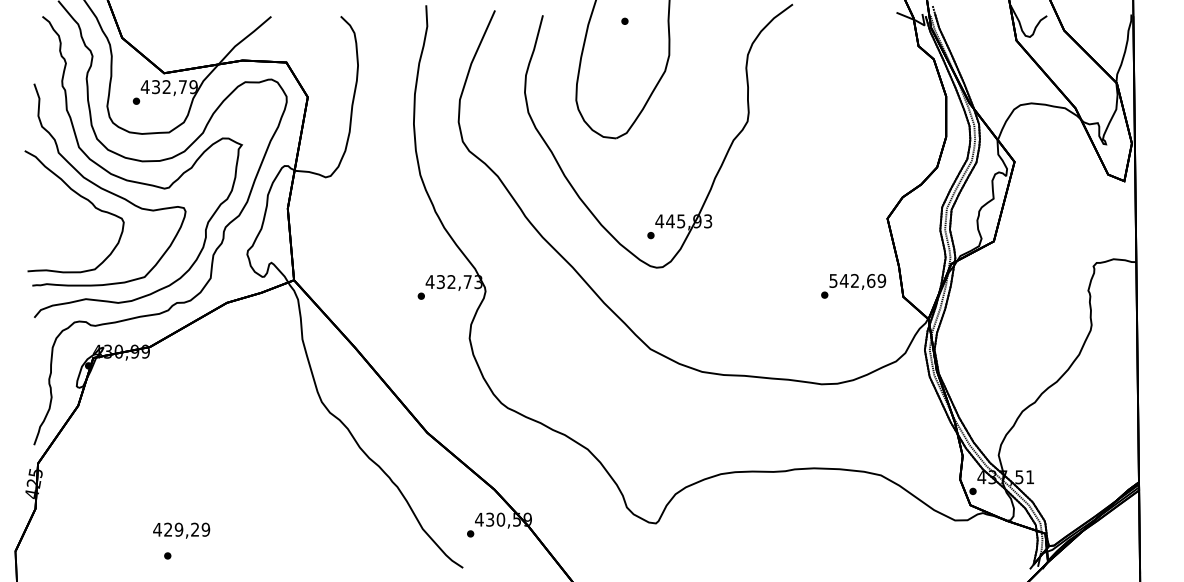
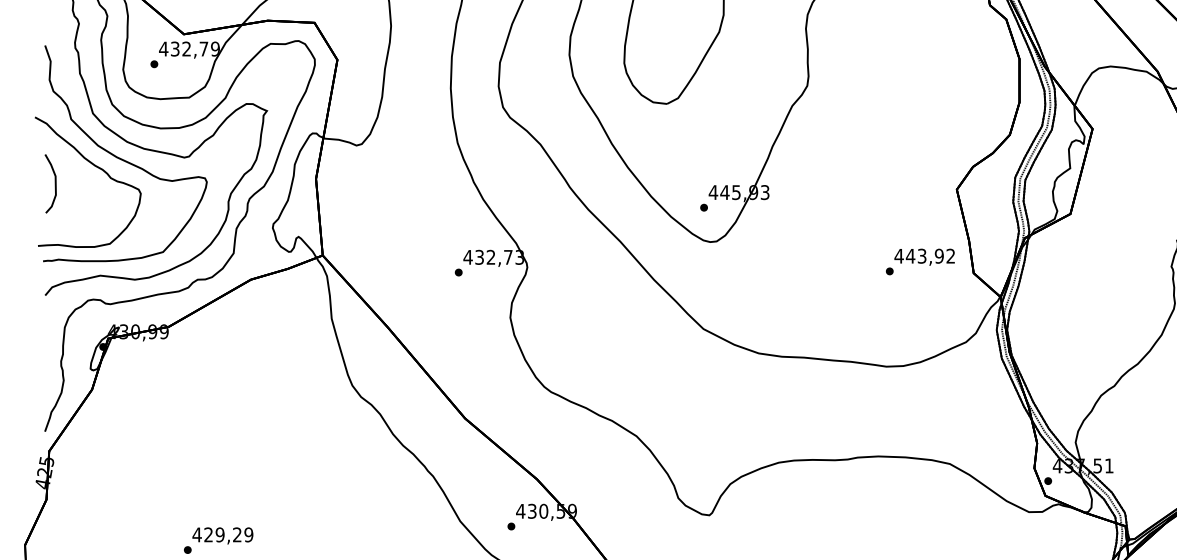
curve: (43, 212) -> (55, 183), added
text: (857, 280) -> (924, 255), 542,69 -> 443,92
text: (181, 530) -> (222, 535), moved

